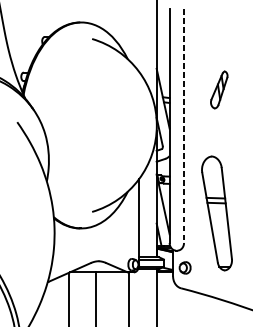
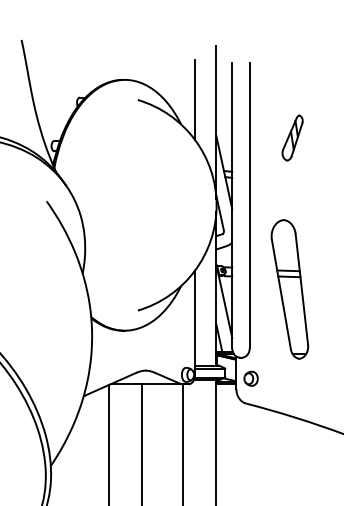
line: (139, 38) -> (195, 99), added
part: (219, 89) -> (292, 137), moved
line: (183, 125) -> (249, 205), dashed -> solid
part: (216, 213) -> (289, 289), moved

